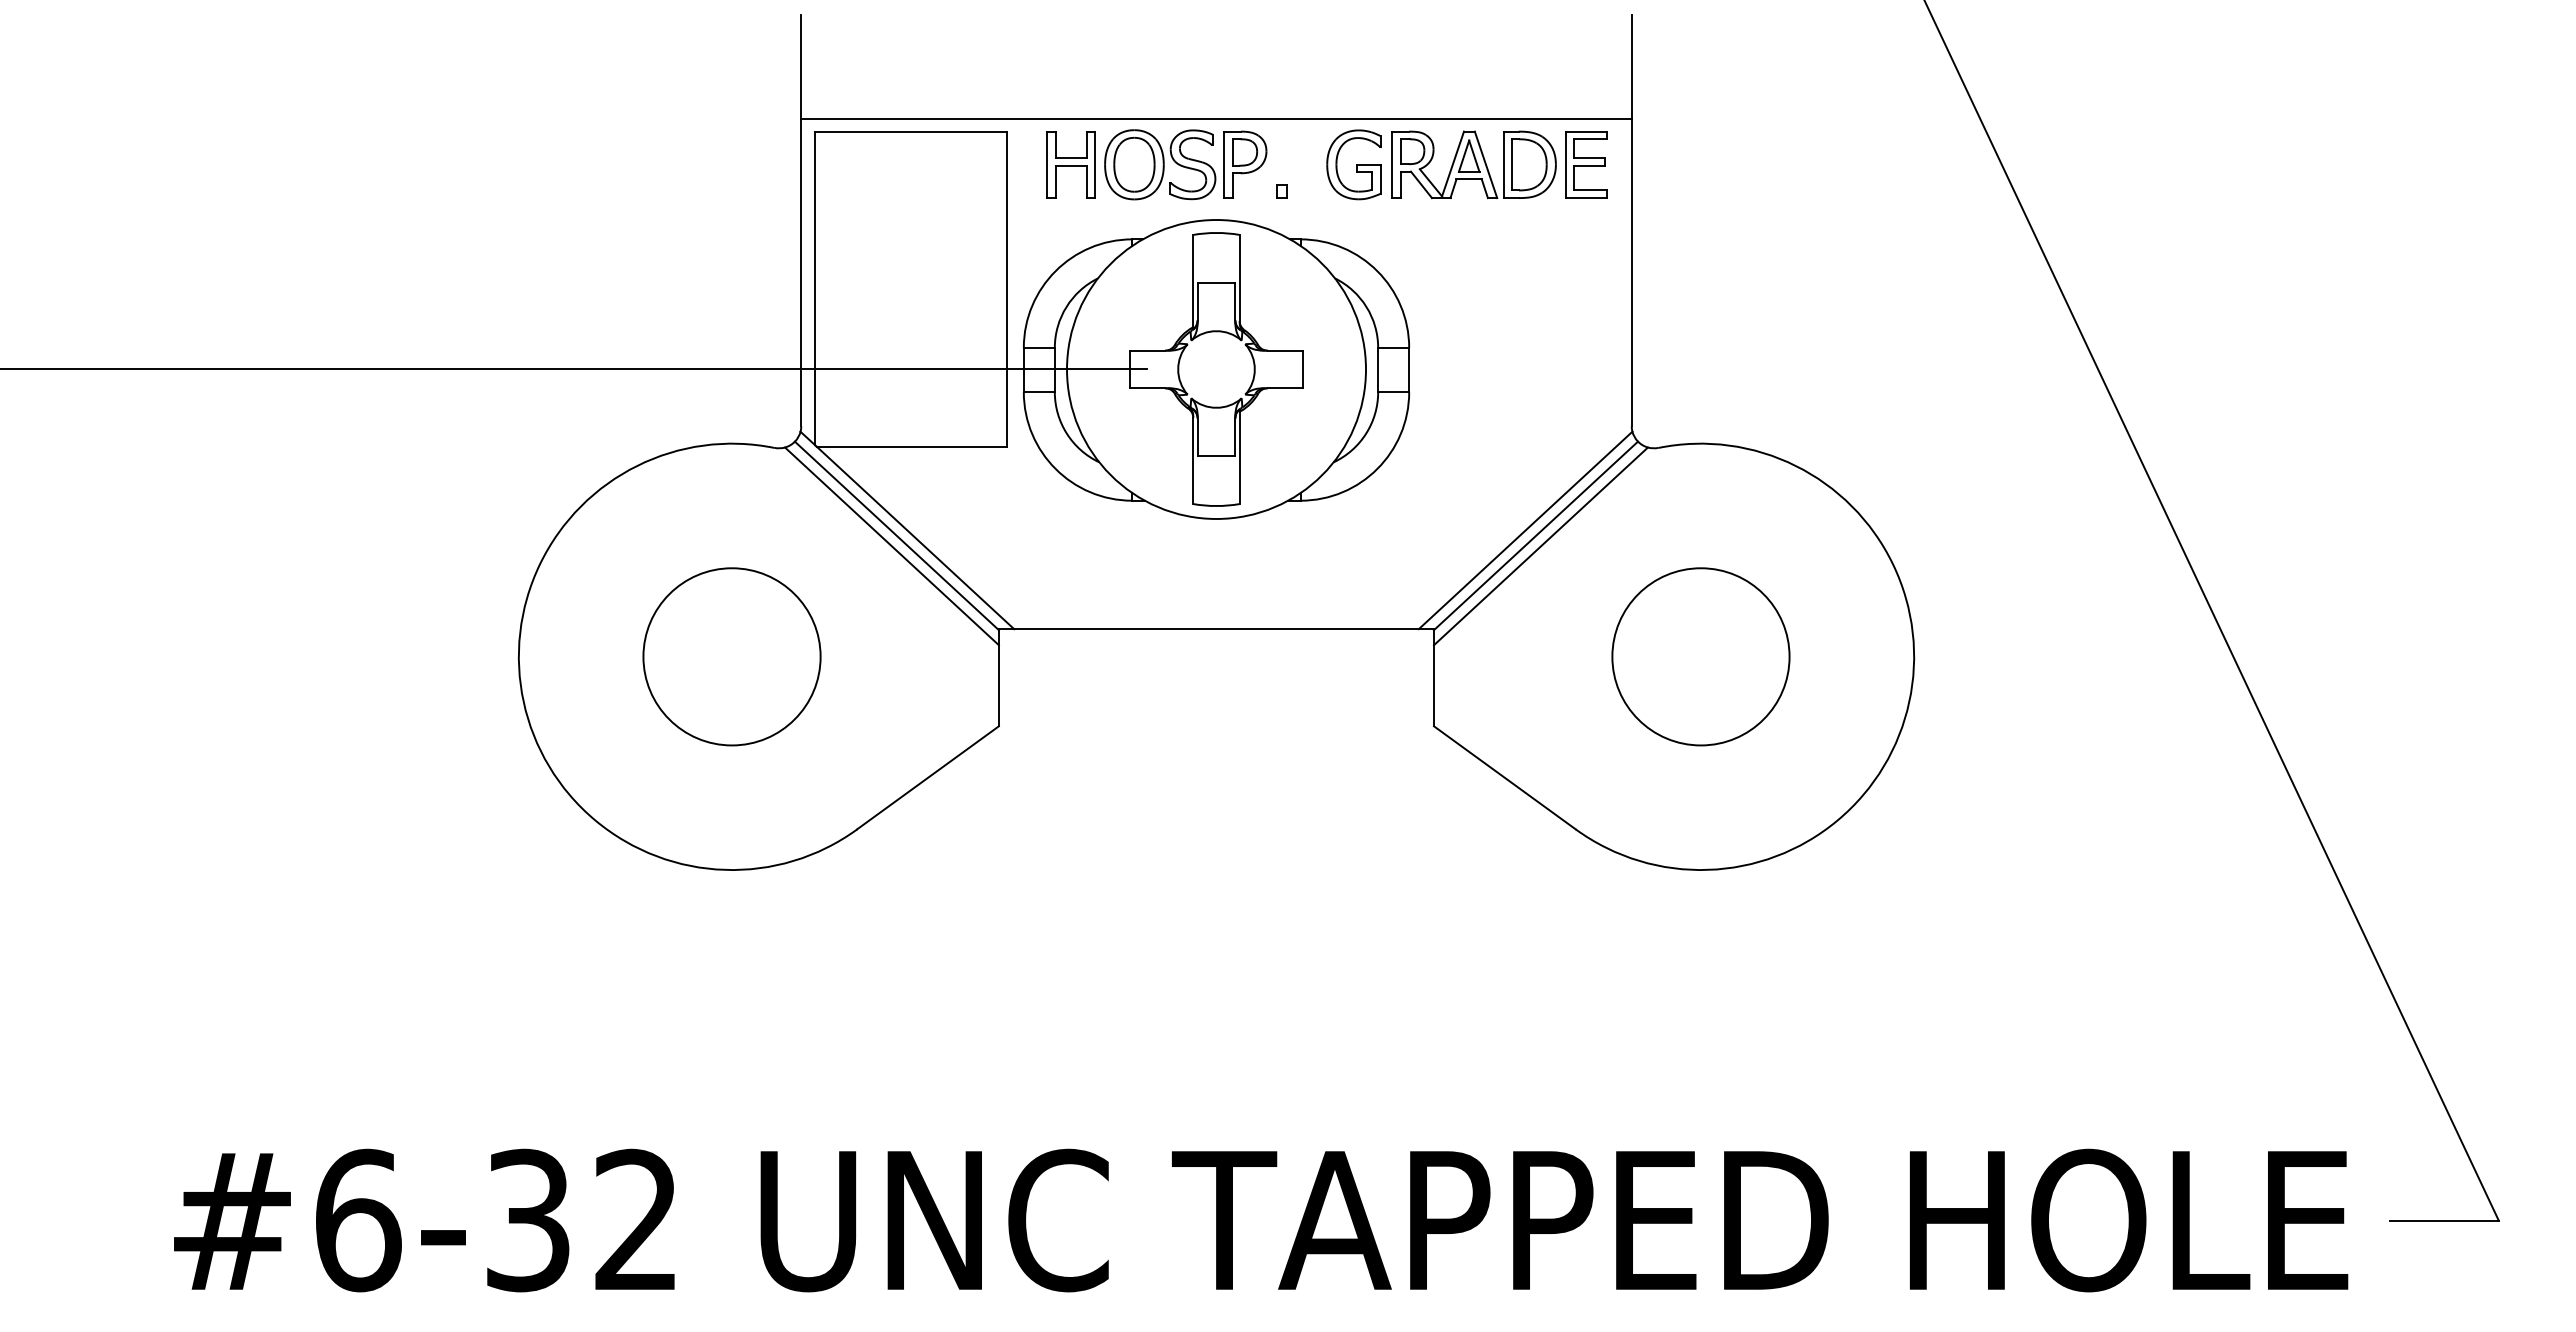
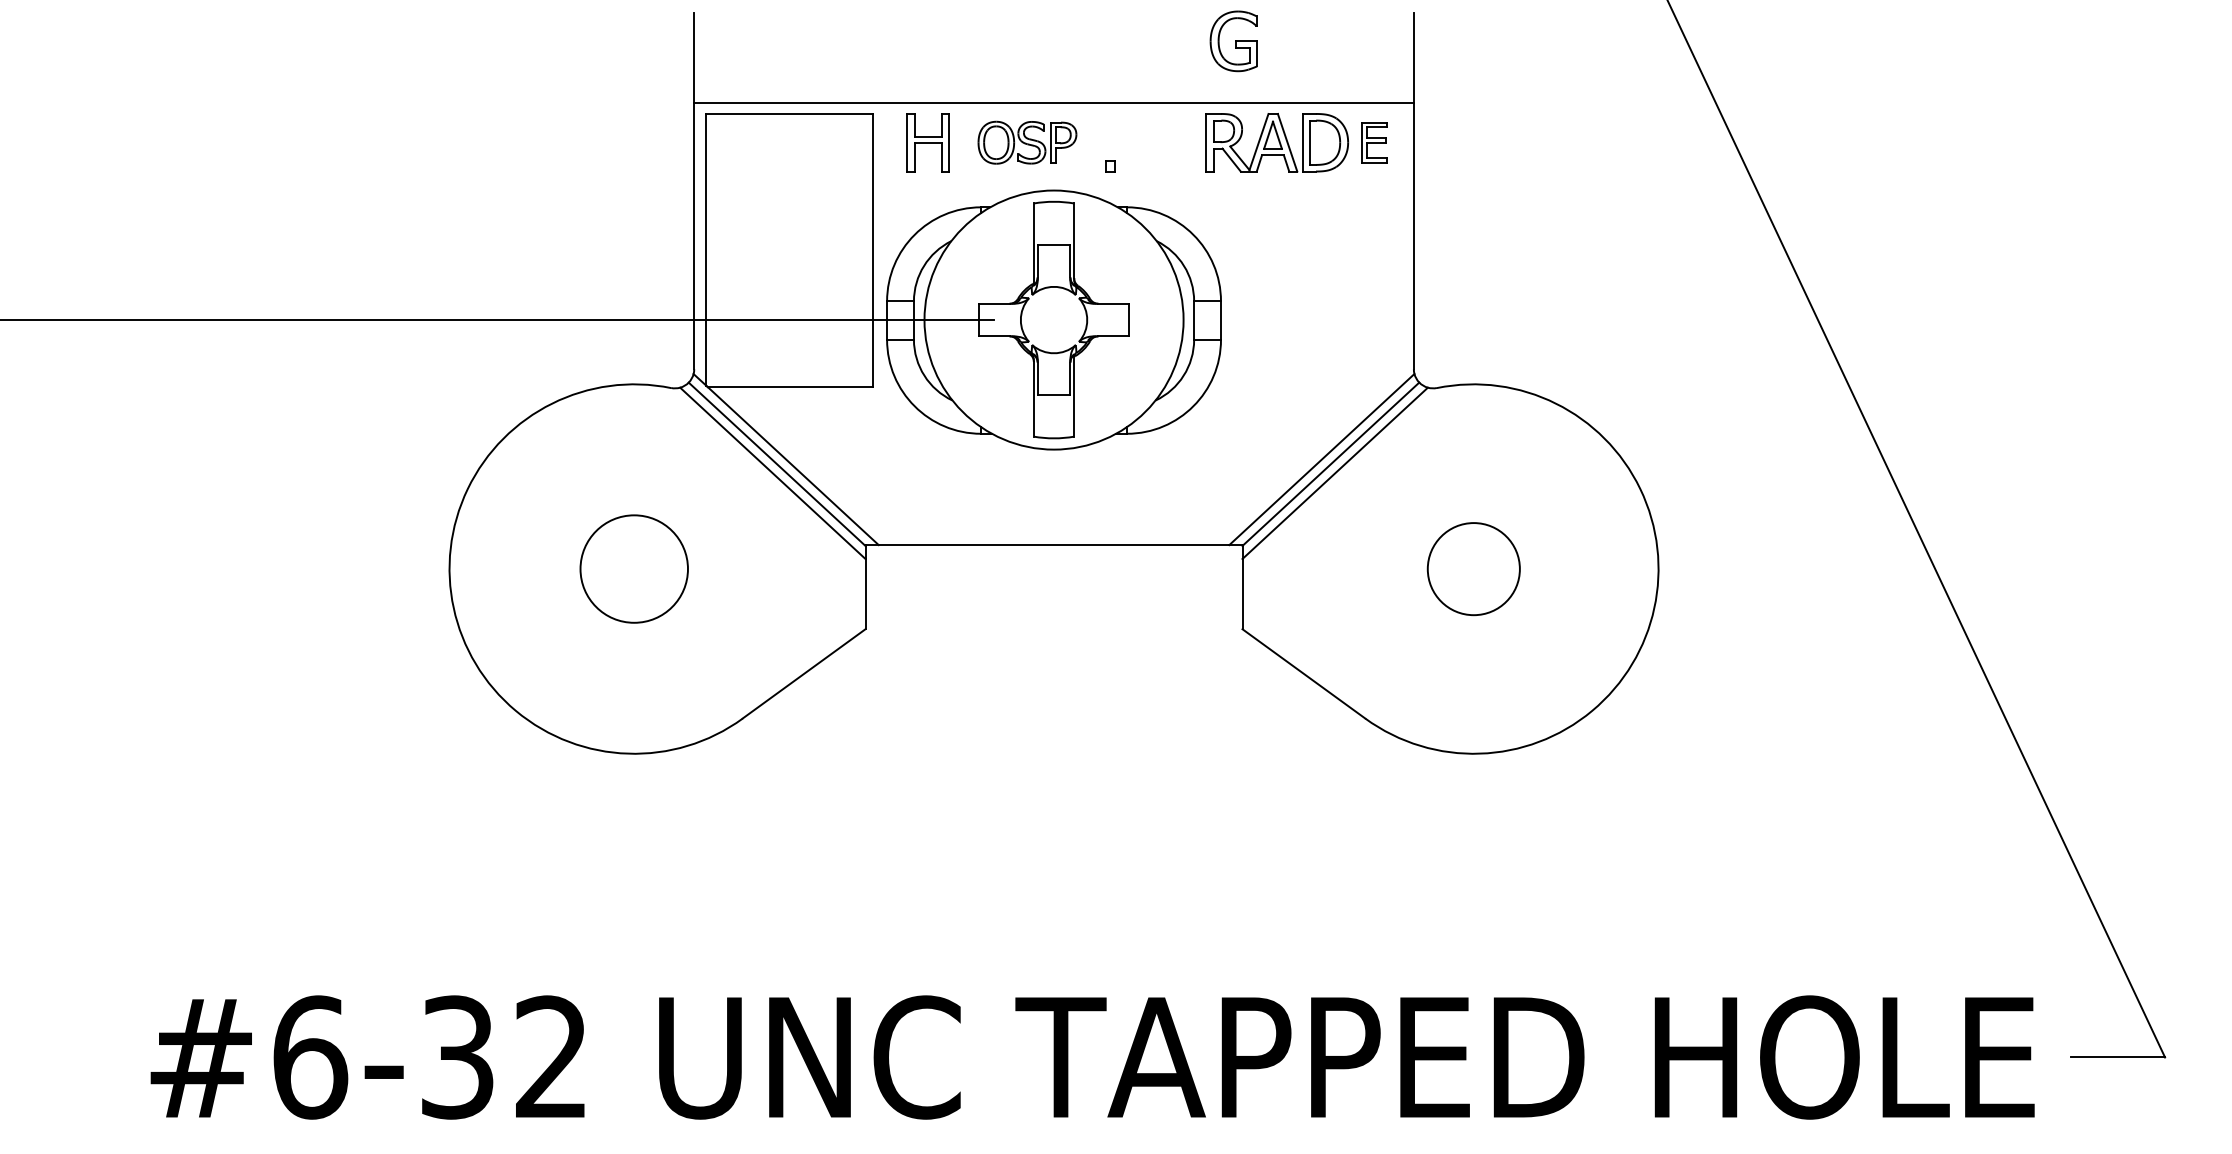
part: (1185, 164) -> (1027, 142), size x0.7
part: (1353, 164) -> (1233, 41), moved
part: (1586, 164) -> (1374, 142), size x0.7
circle: (731, 656) -> (633, 568), size x0.7
circle: (1700, 656) -> (1473, 568), size x0.6

